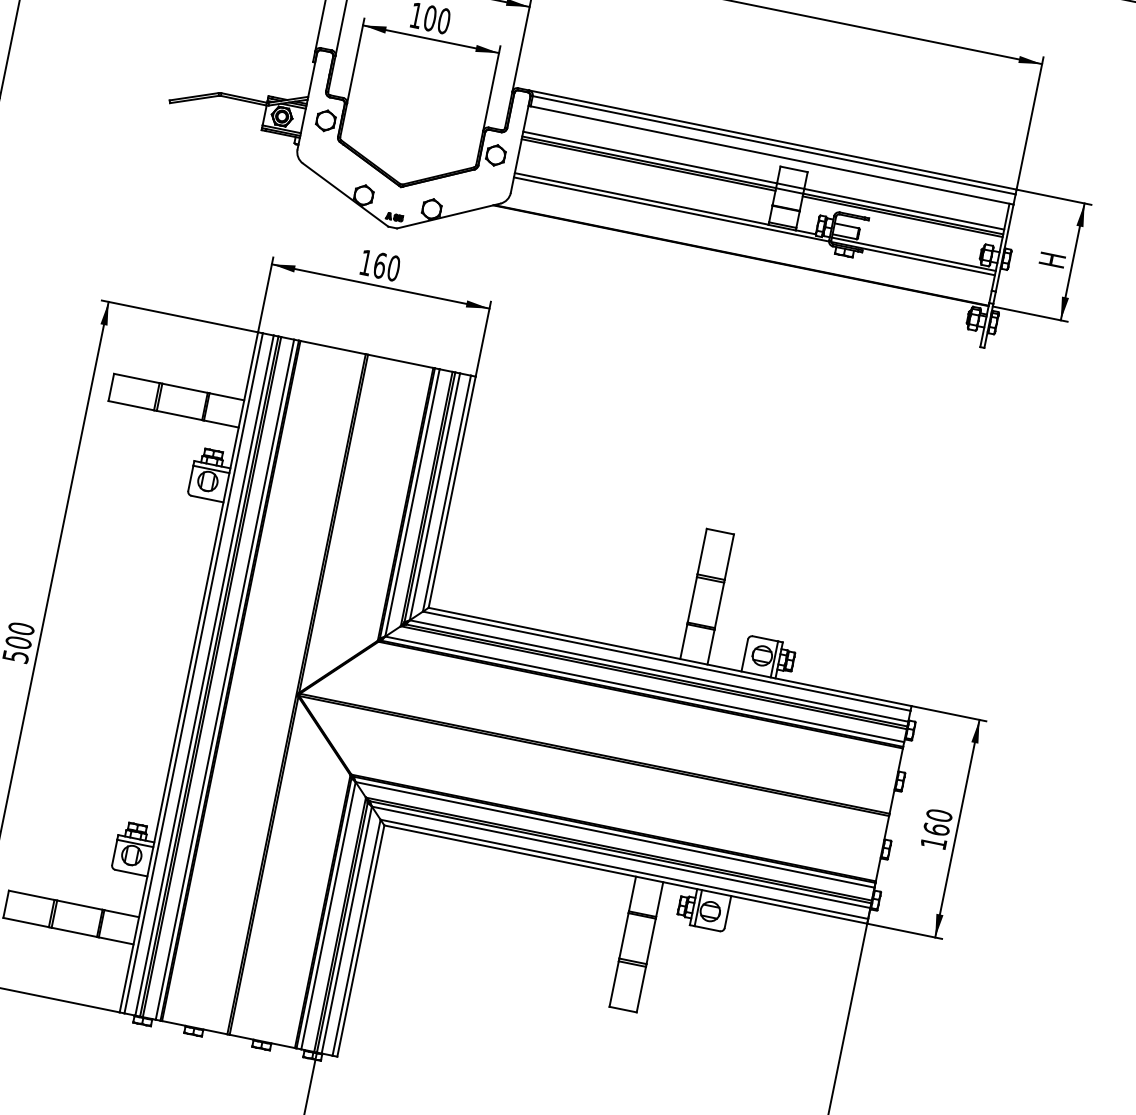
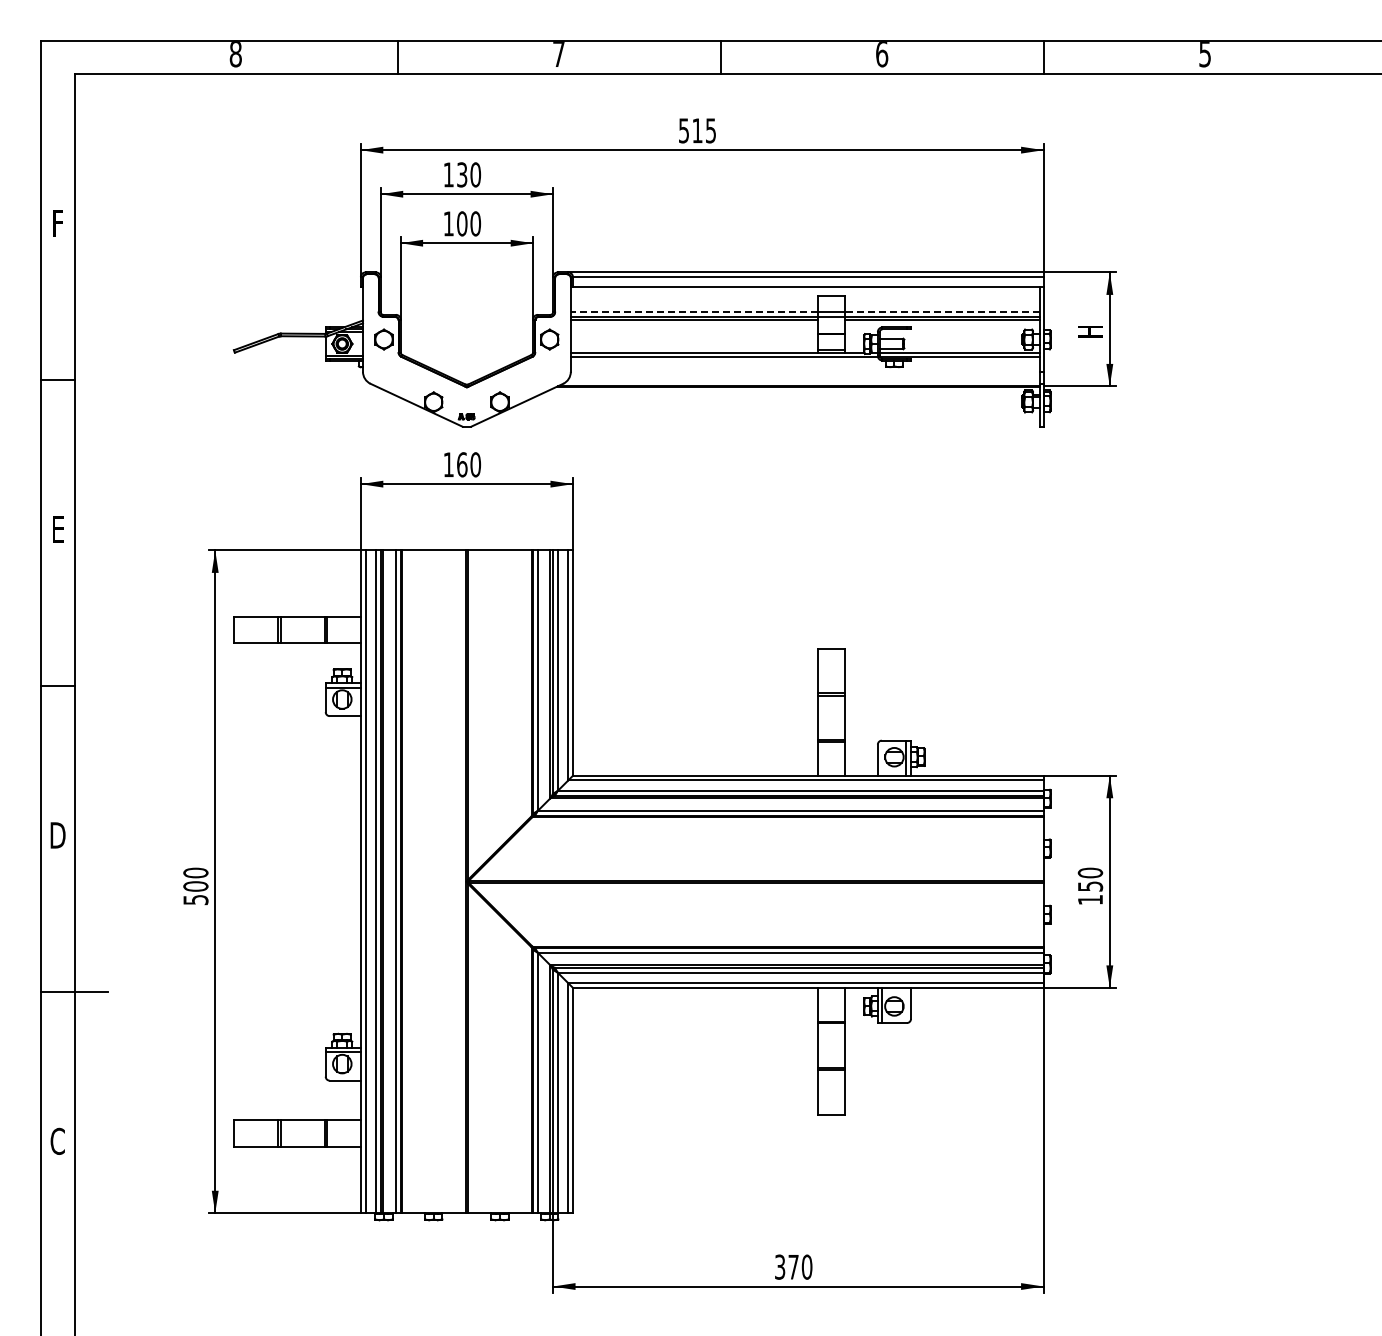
line: (650, 157) -> (694, 312), solid -> dashed
line: (903, 209) -> (941, 312), solid -> dashed
text: (936, 829) -> (1090, 886), 160 -> 150

